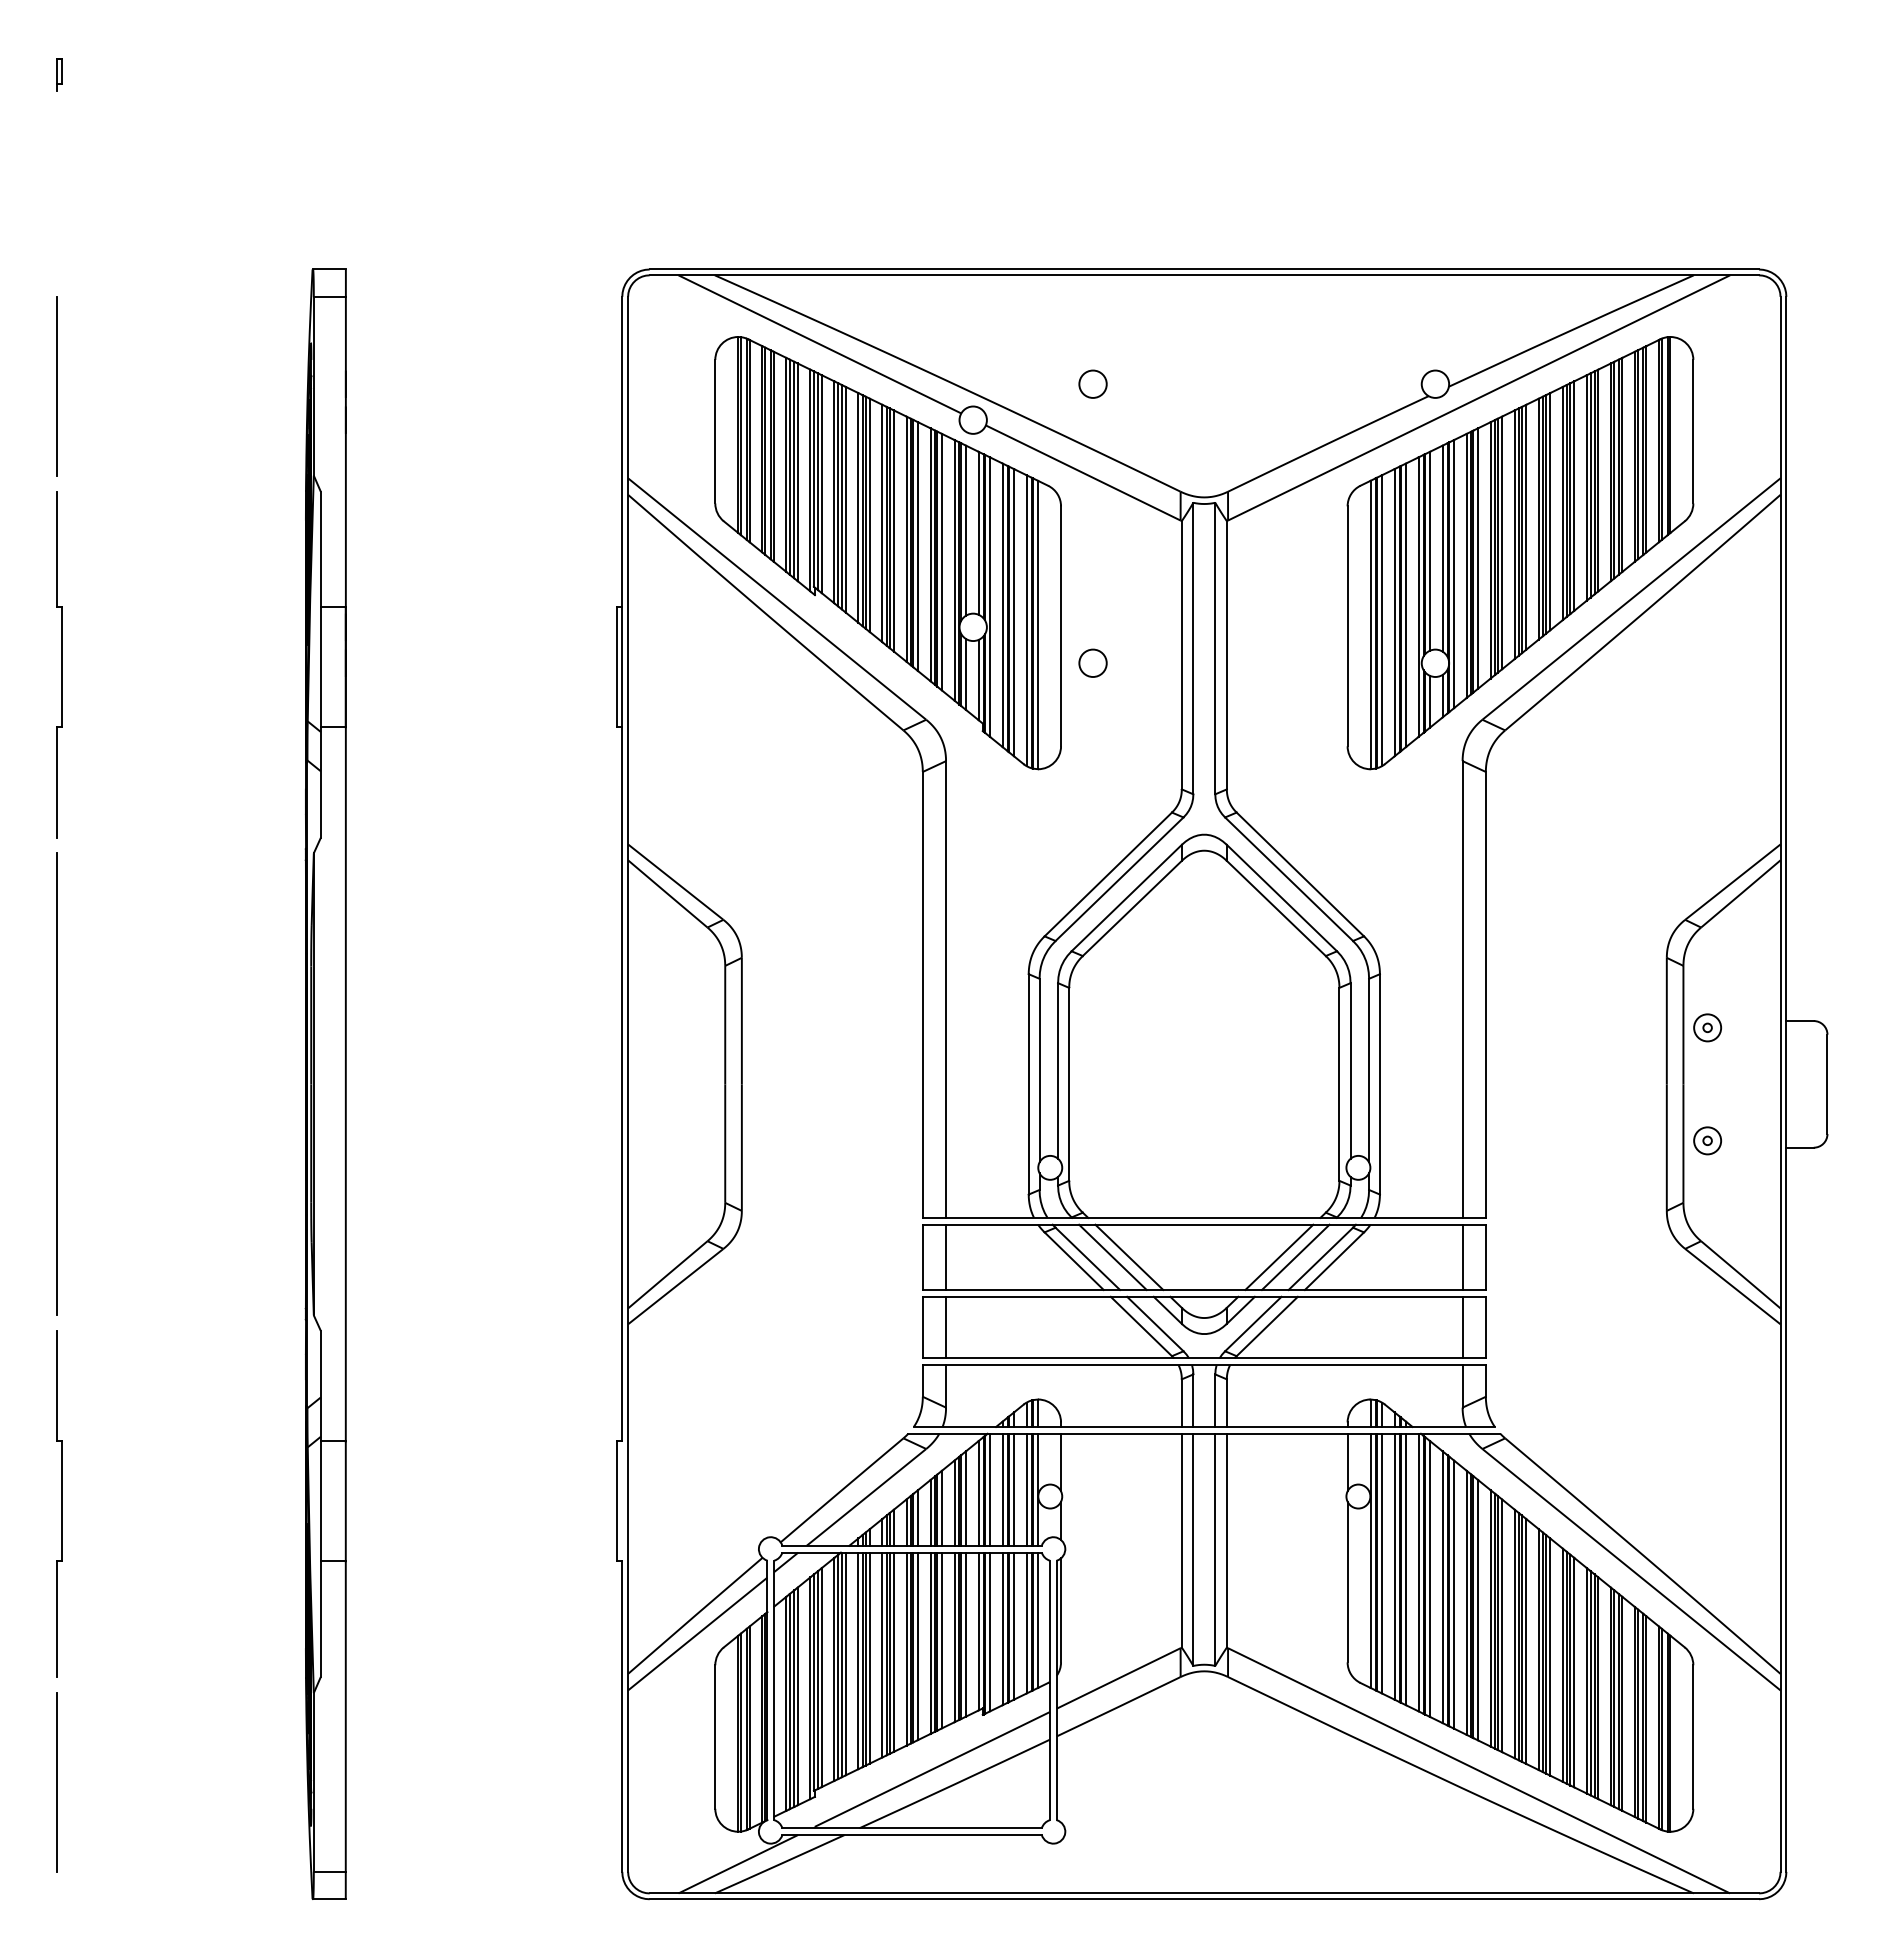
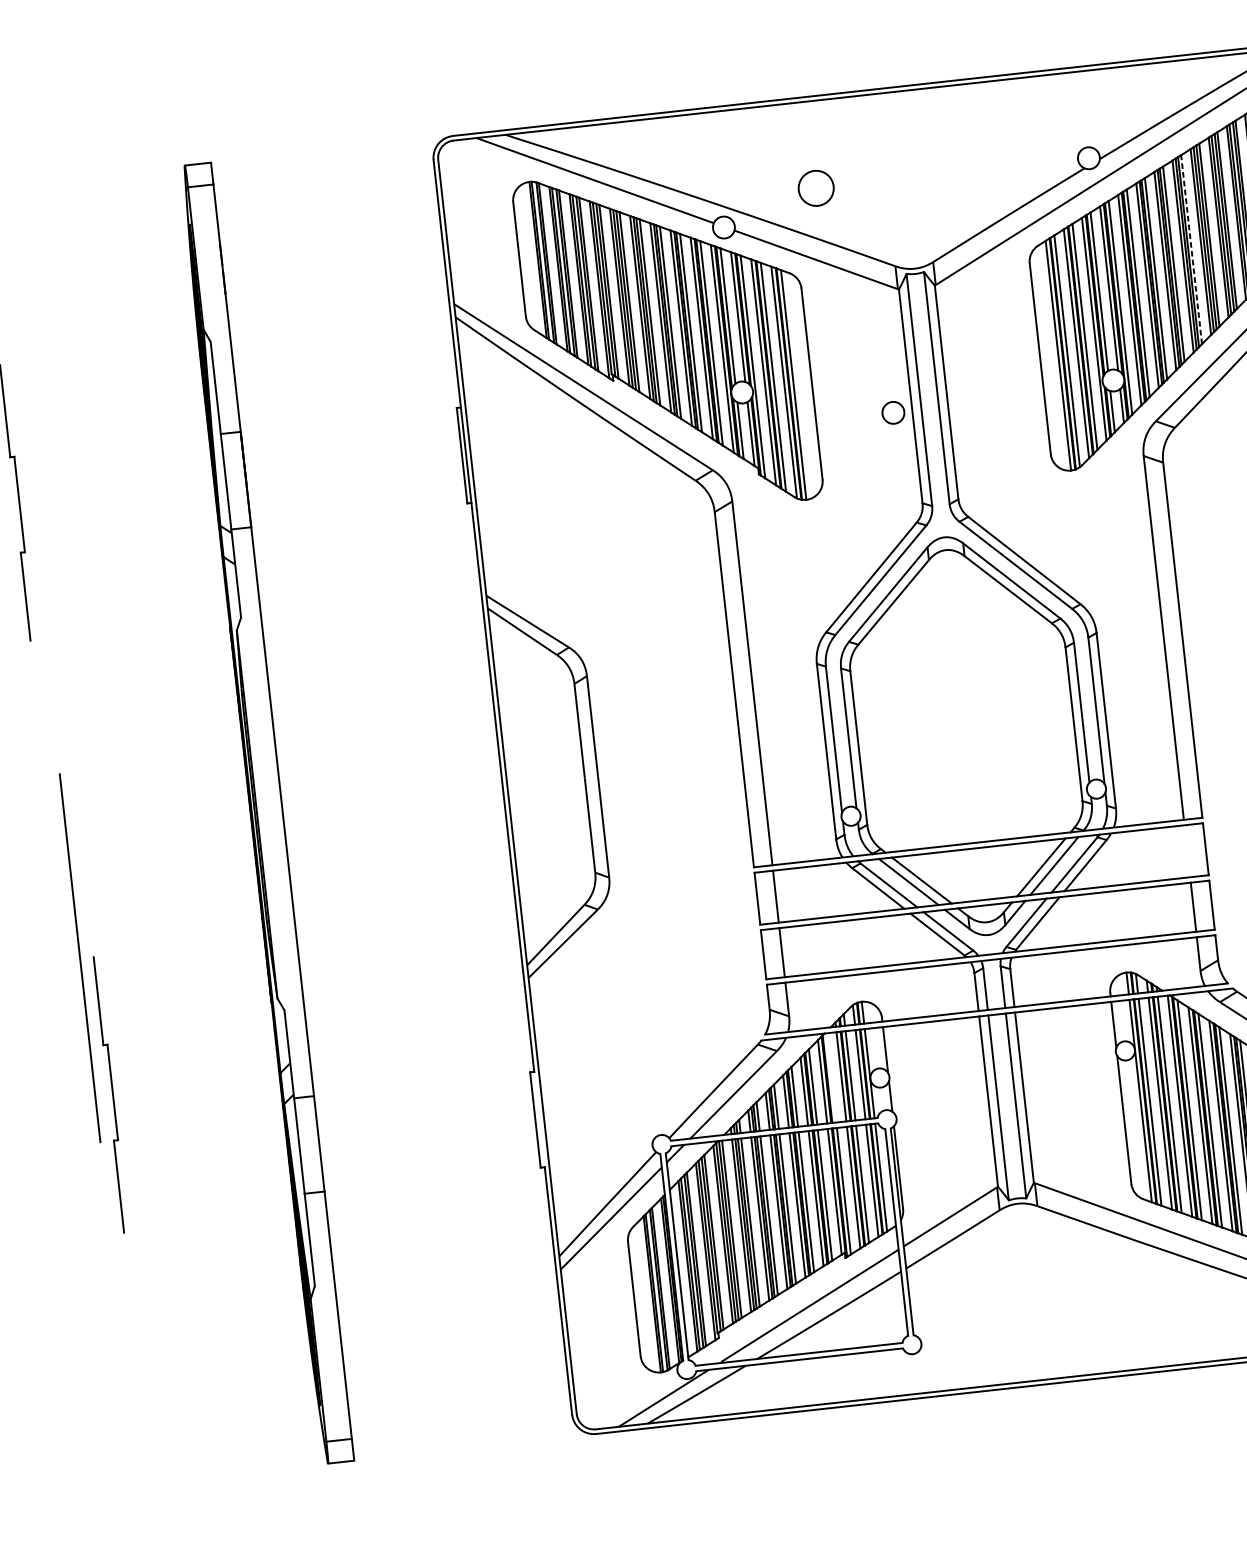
circle: (1092, 383) -> (815, 187), size x1.6
line: (1550, 511) -> (1191, 249), solid -> dashed
circle: (1092, 662) -> (892, 412), moved
line: (56, 1083) -> (80, 957), moved
line: (1462, 1256) -> (1187, 850), removed
line: (990, 1489) -> (831, 1077), removed
part: (59, 1503) -> (111, 1094), moved
line: (56, 1782) -> (113, 1393), removed

